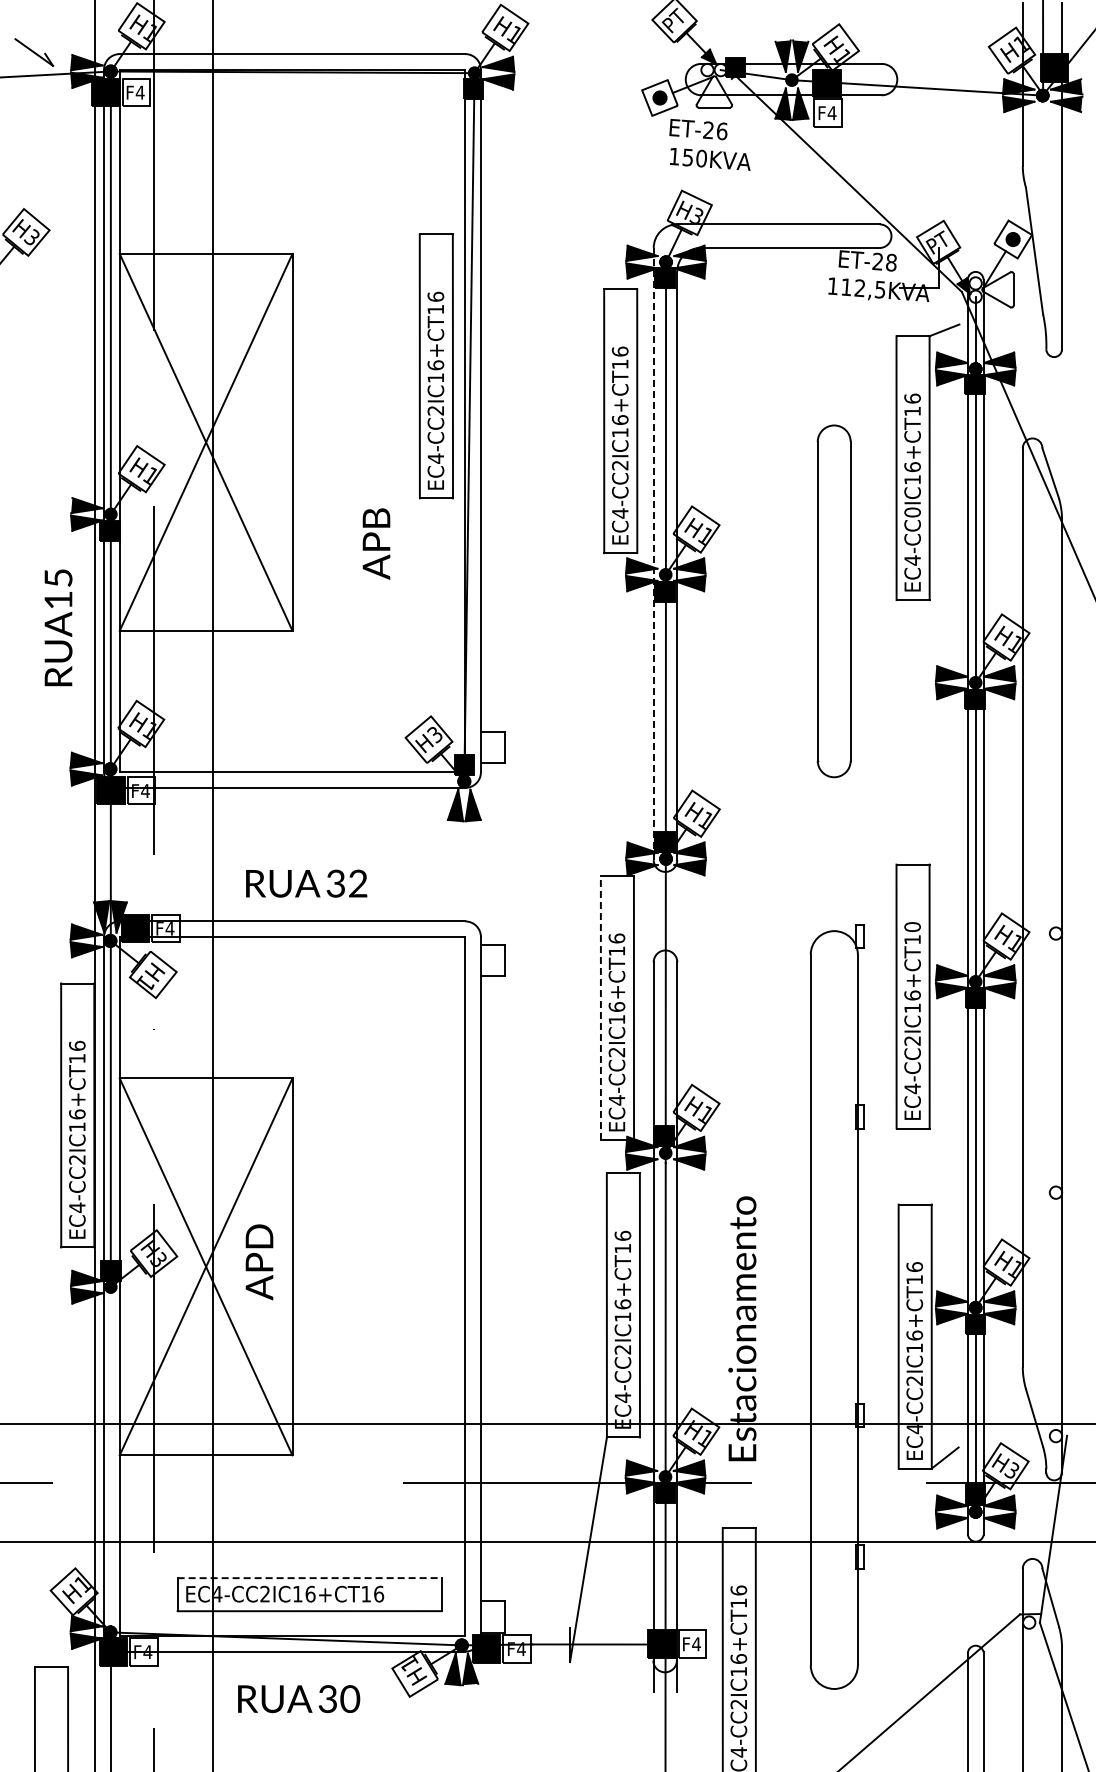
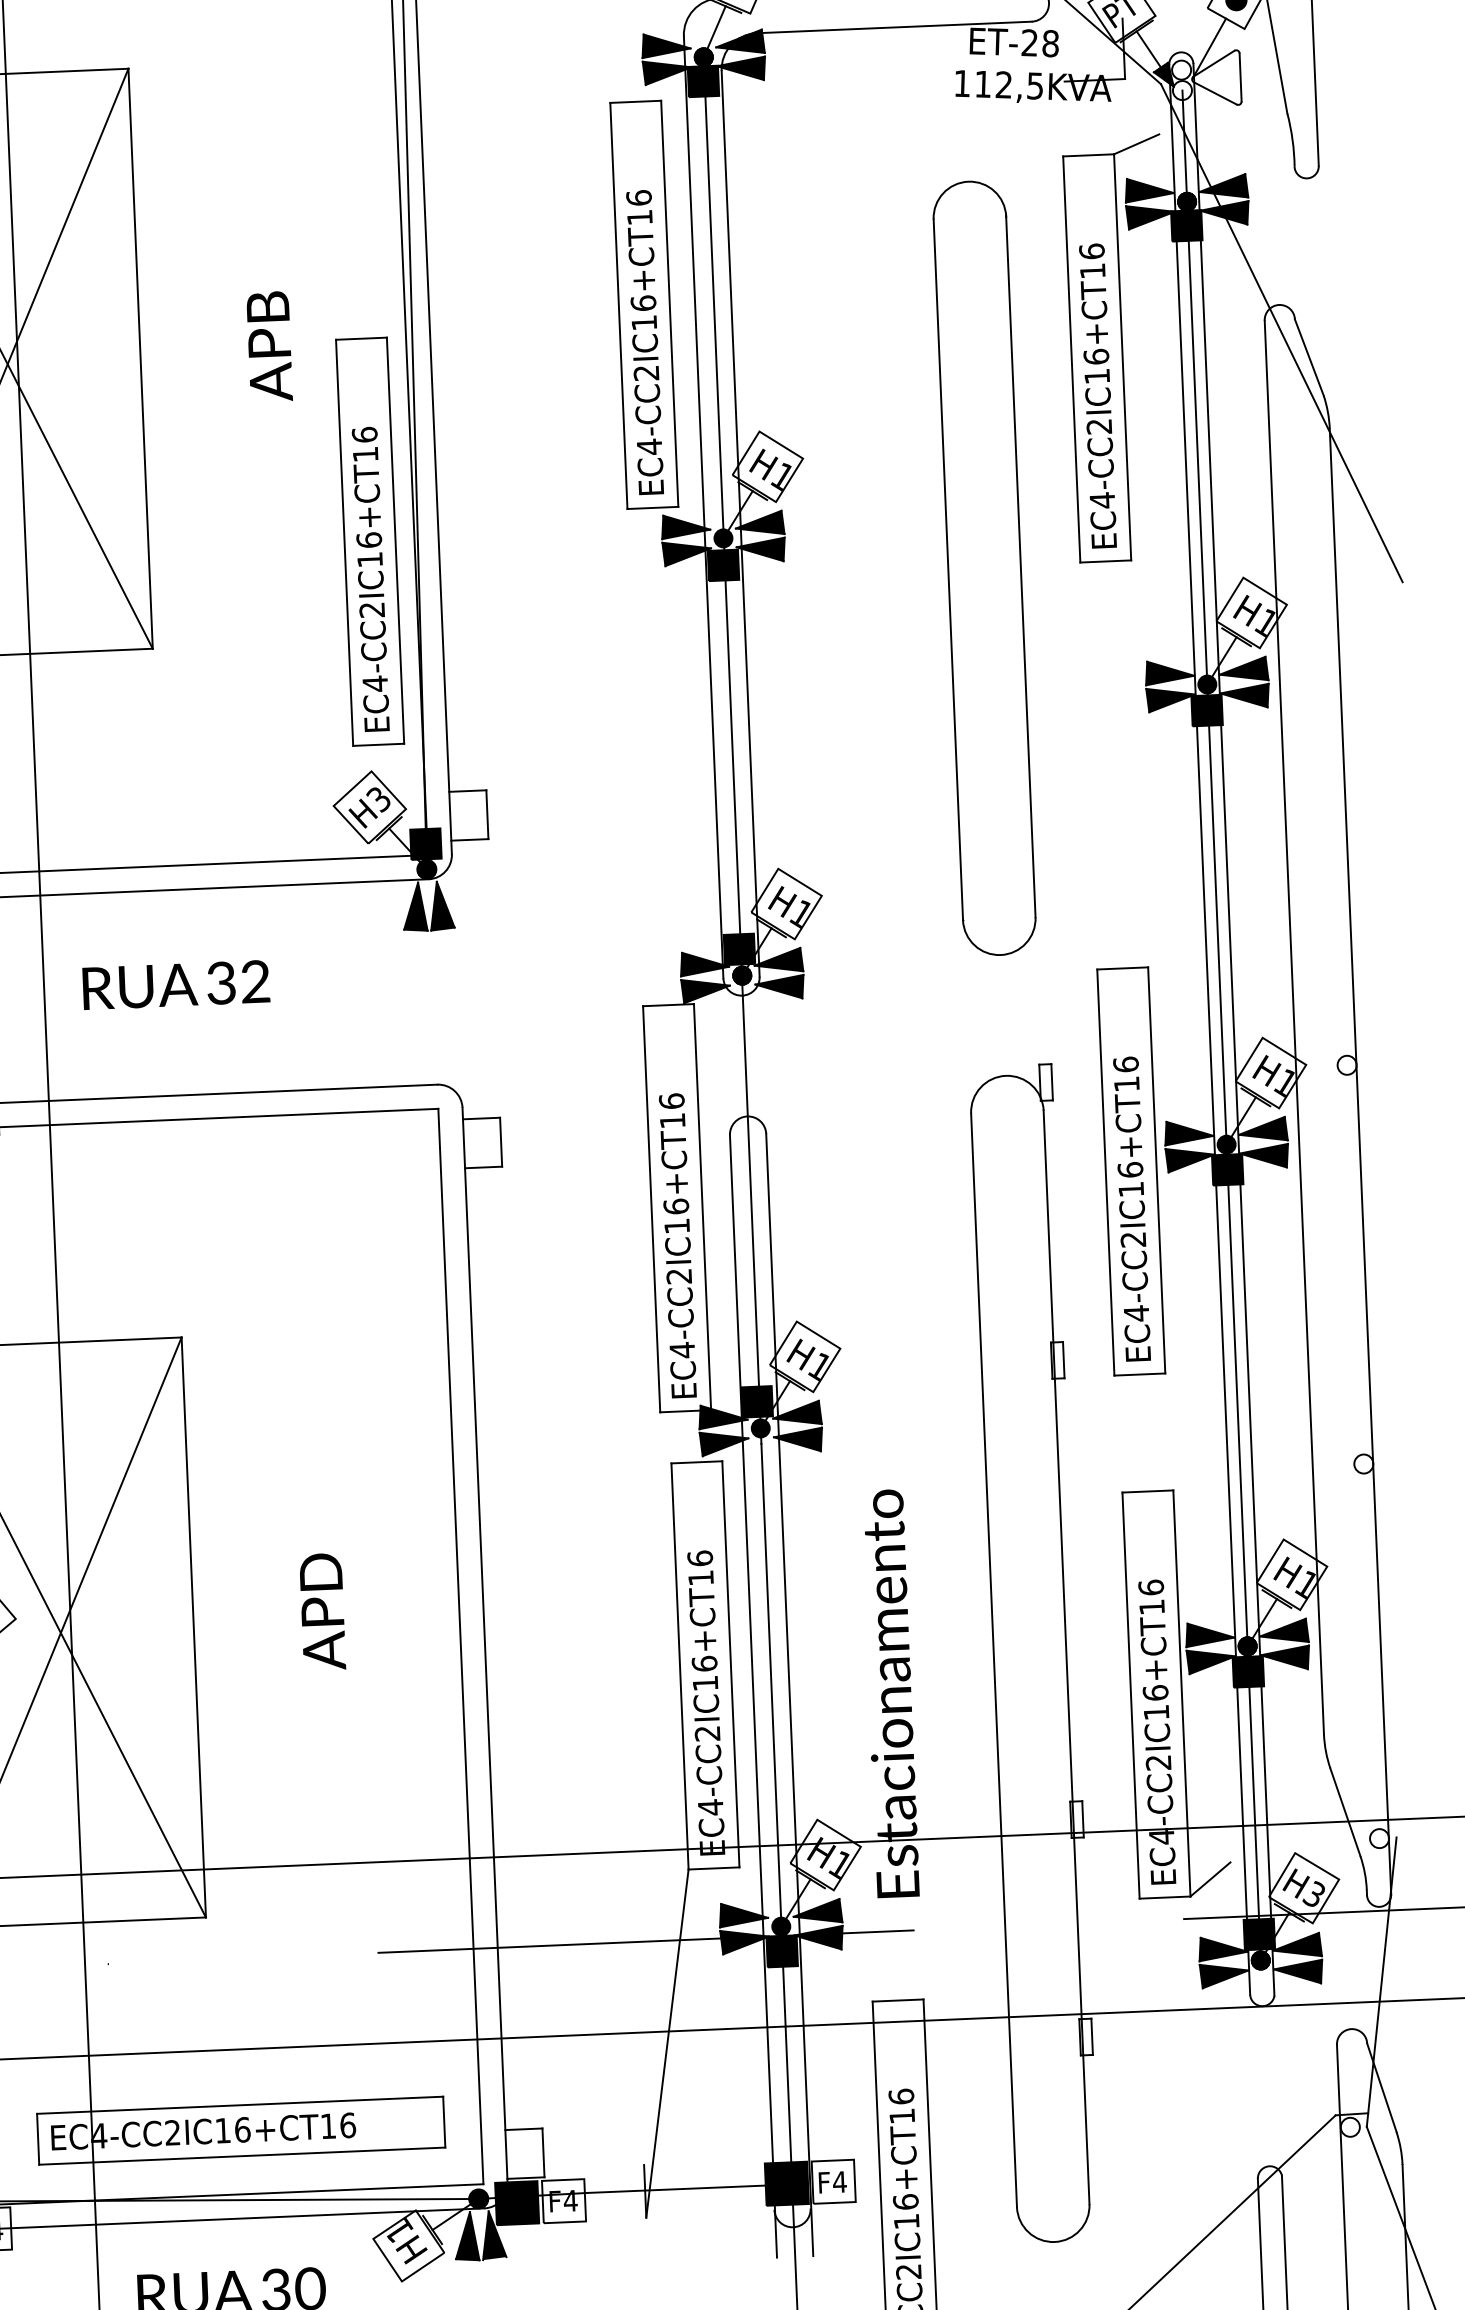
part: (435, 366) -> (368, 542), moved
text: (912, 512) -> (1099, 426), EC4-CC0IC16+CT16 -> EC4-CC2IC16+CT16
text: (376, 543) -> (269, 345), moved
line: (653, 554) -> (703, 507), dashed -> solid
part: (833, 601) -> (983, 568), size x1.43
text: (306, 883) -> (176, 984), moved
text: (912, 926) -> (1125, 1063), EC4-CC2IC16+CT10 -> EC4-CC2IC16+CT16
line: (600, 1008) -> (651, 1209), dashed -> solid
text: (259, 1262) -> (322, 1612), moved
line: (309, 1578) -> (240, 2105), dashed -> solid

